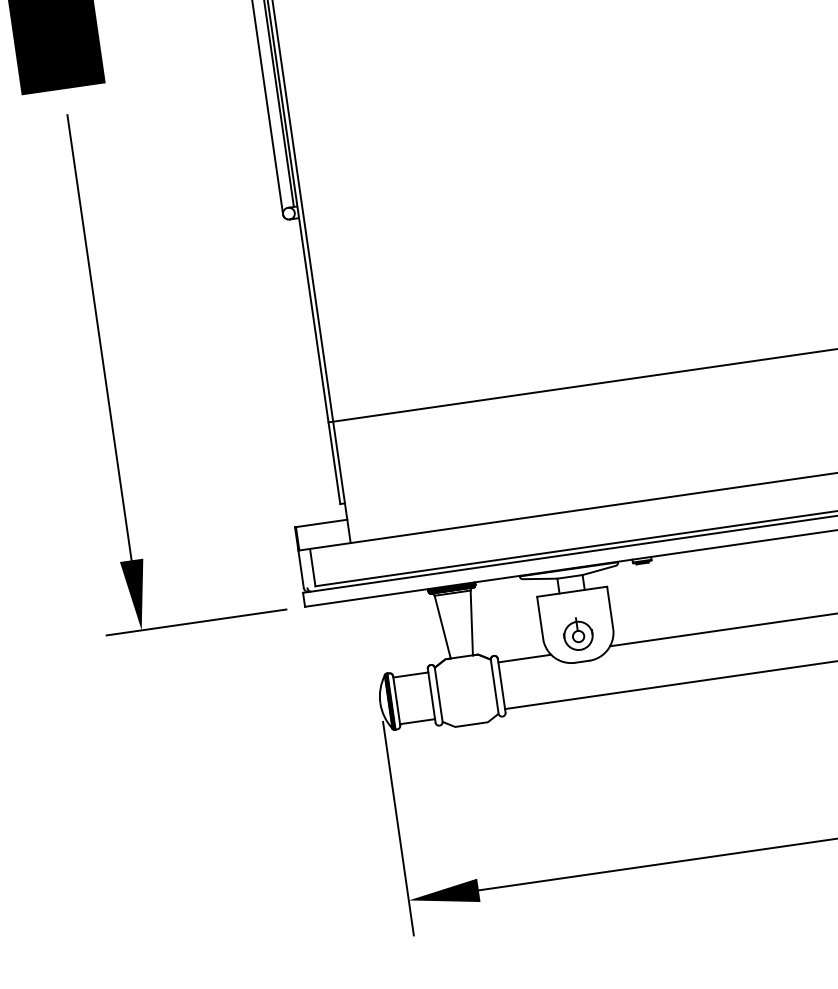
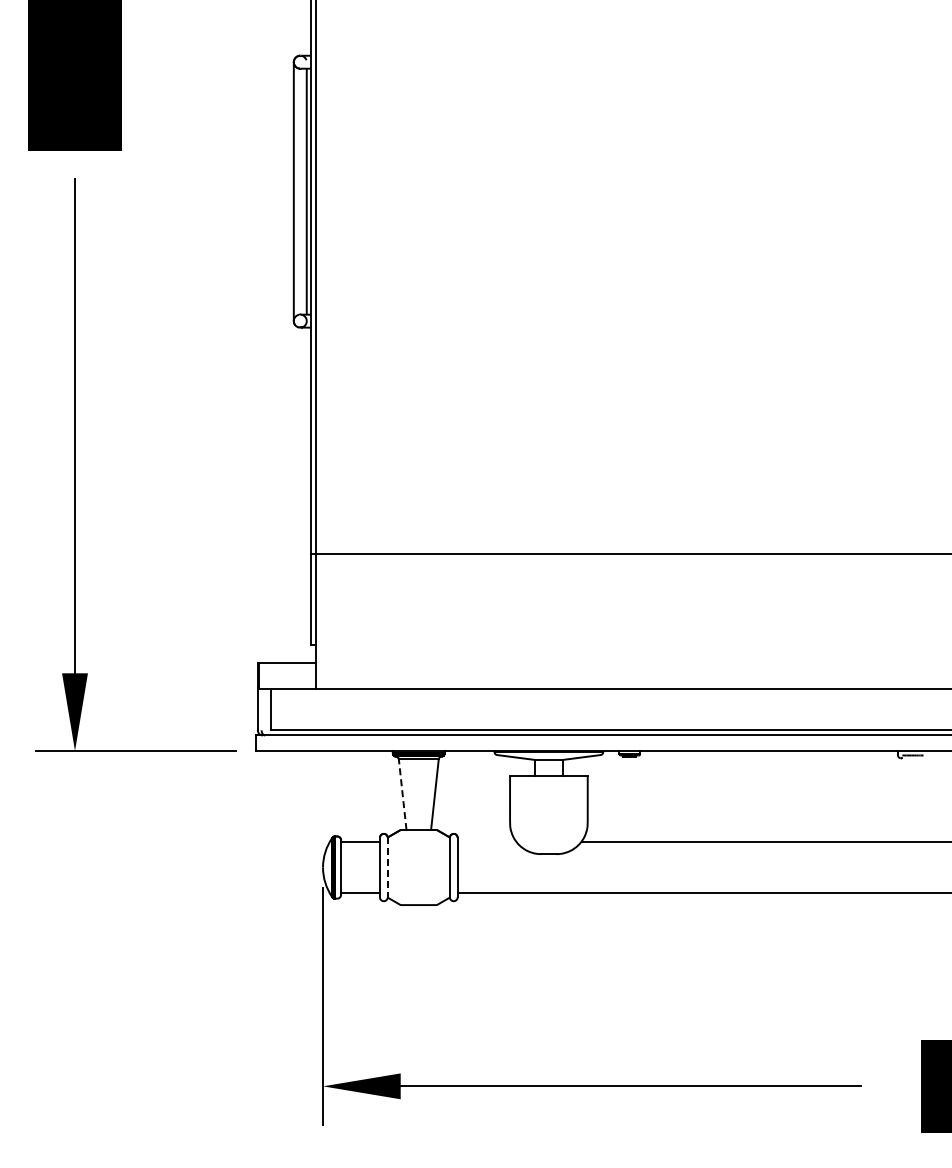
line: (442, 627) -> (402, 794), solid -> dashed
part: (577, 634) -> (548, 823), removed
line: (524, 658) -> (486, 841), removed
line: (438, 695) -> (387, 868), solid -> dashed

